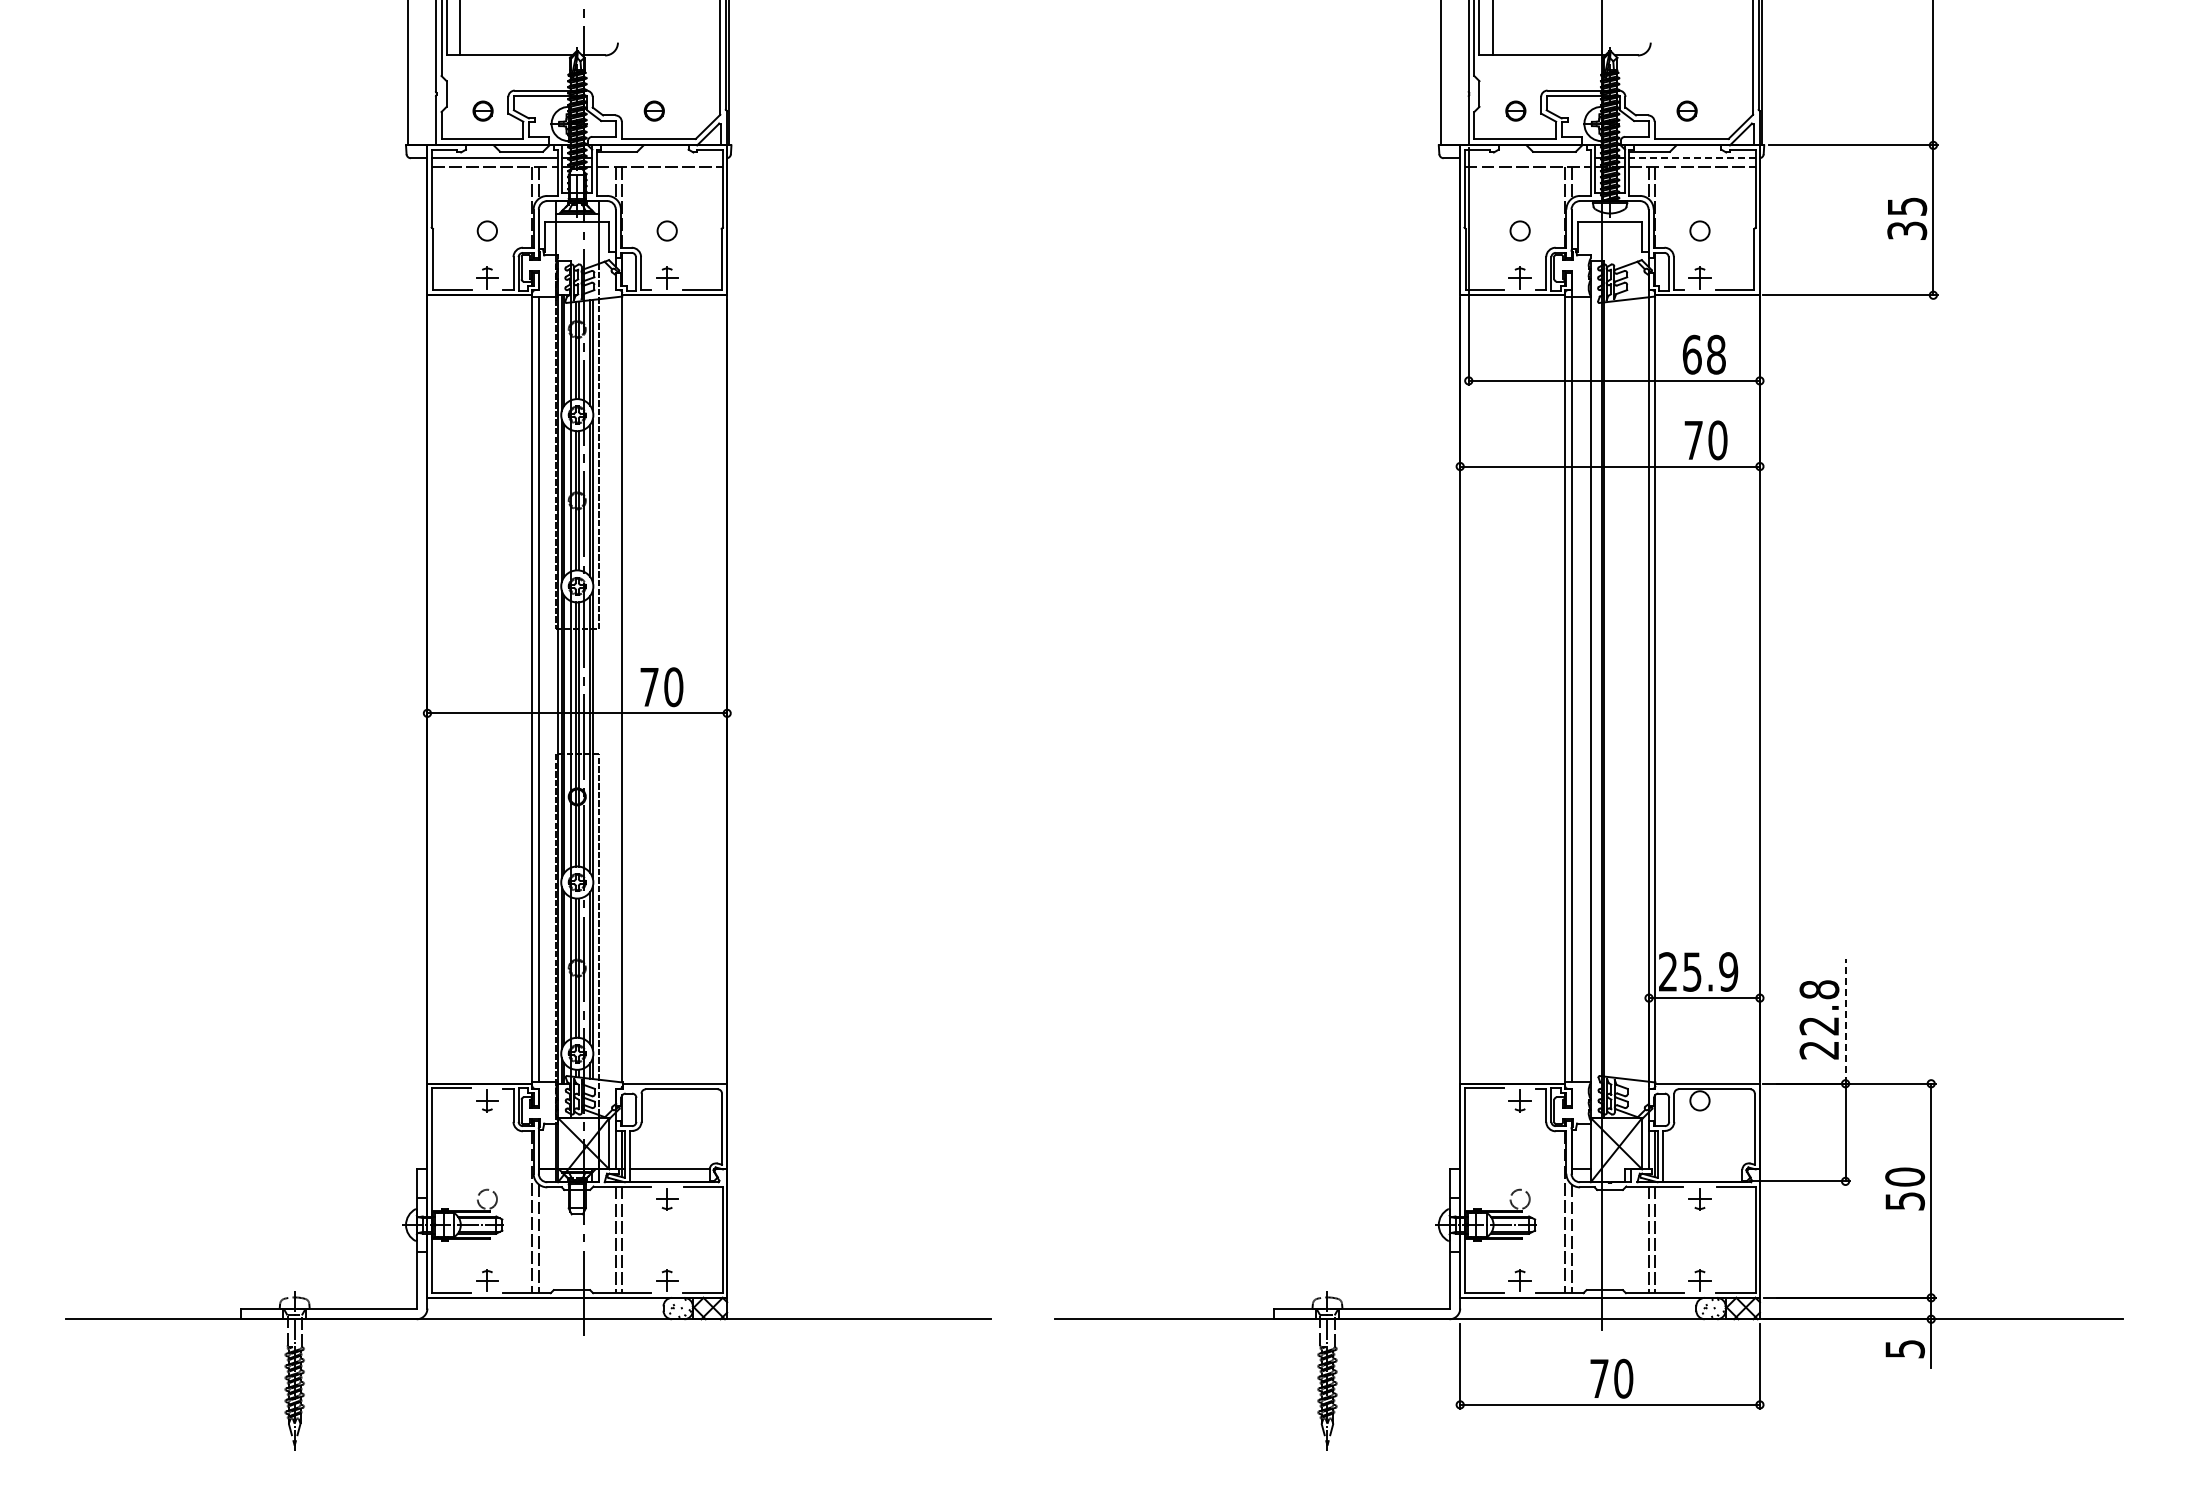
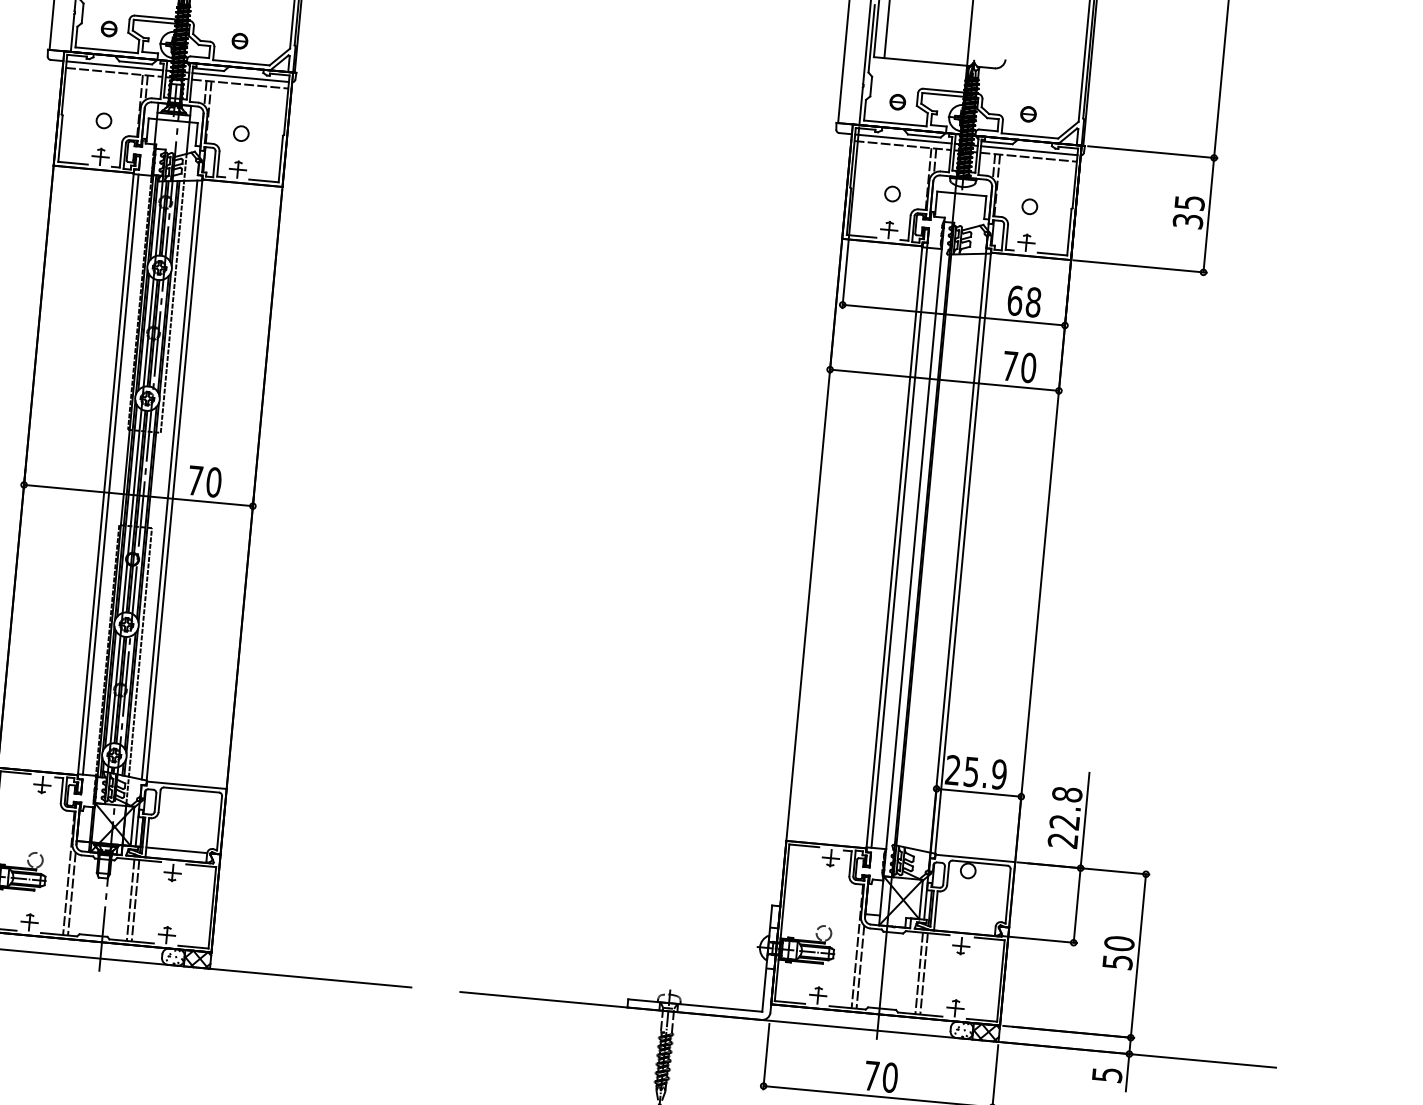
line: (659, 158) -> (240, 77), added
line: (1527, 158) -> (903, 139), added
line: (1692, 158) -> (1029, 150), dashed -> solid
line: (615, 689) -> (169, 480), added
line: (1845, 1020) -> (1085, 819), dashed -> solid

